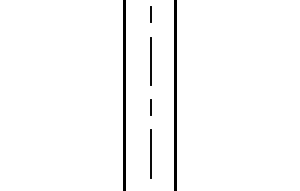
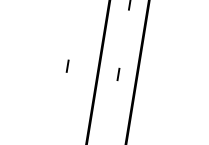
line: (151, 61) -> (124, 39), removed
line: (83, 107) -> (67, 66), added
line: (151, 153) -> (113, 109), removed

